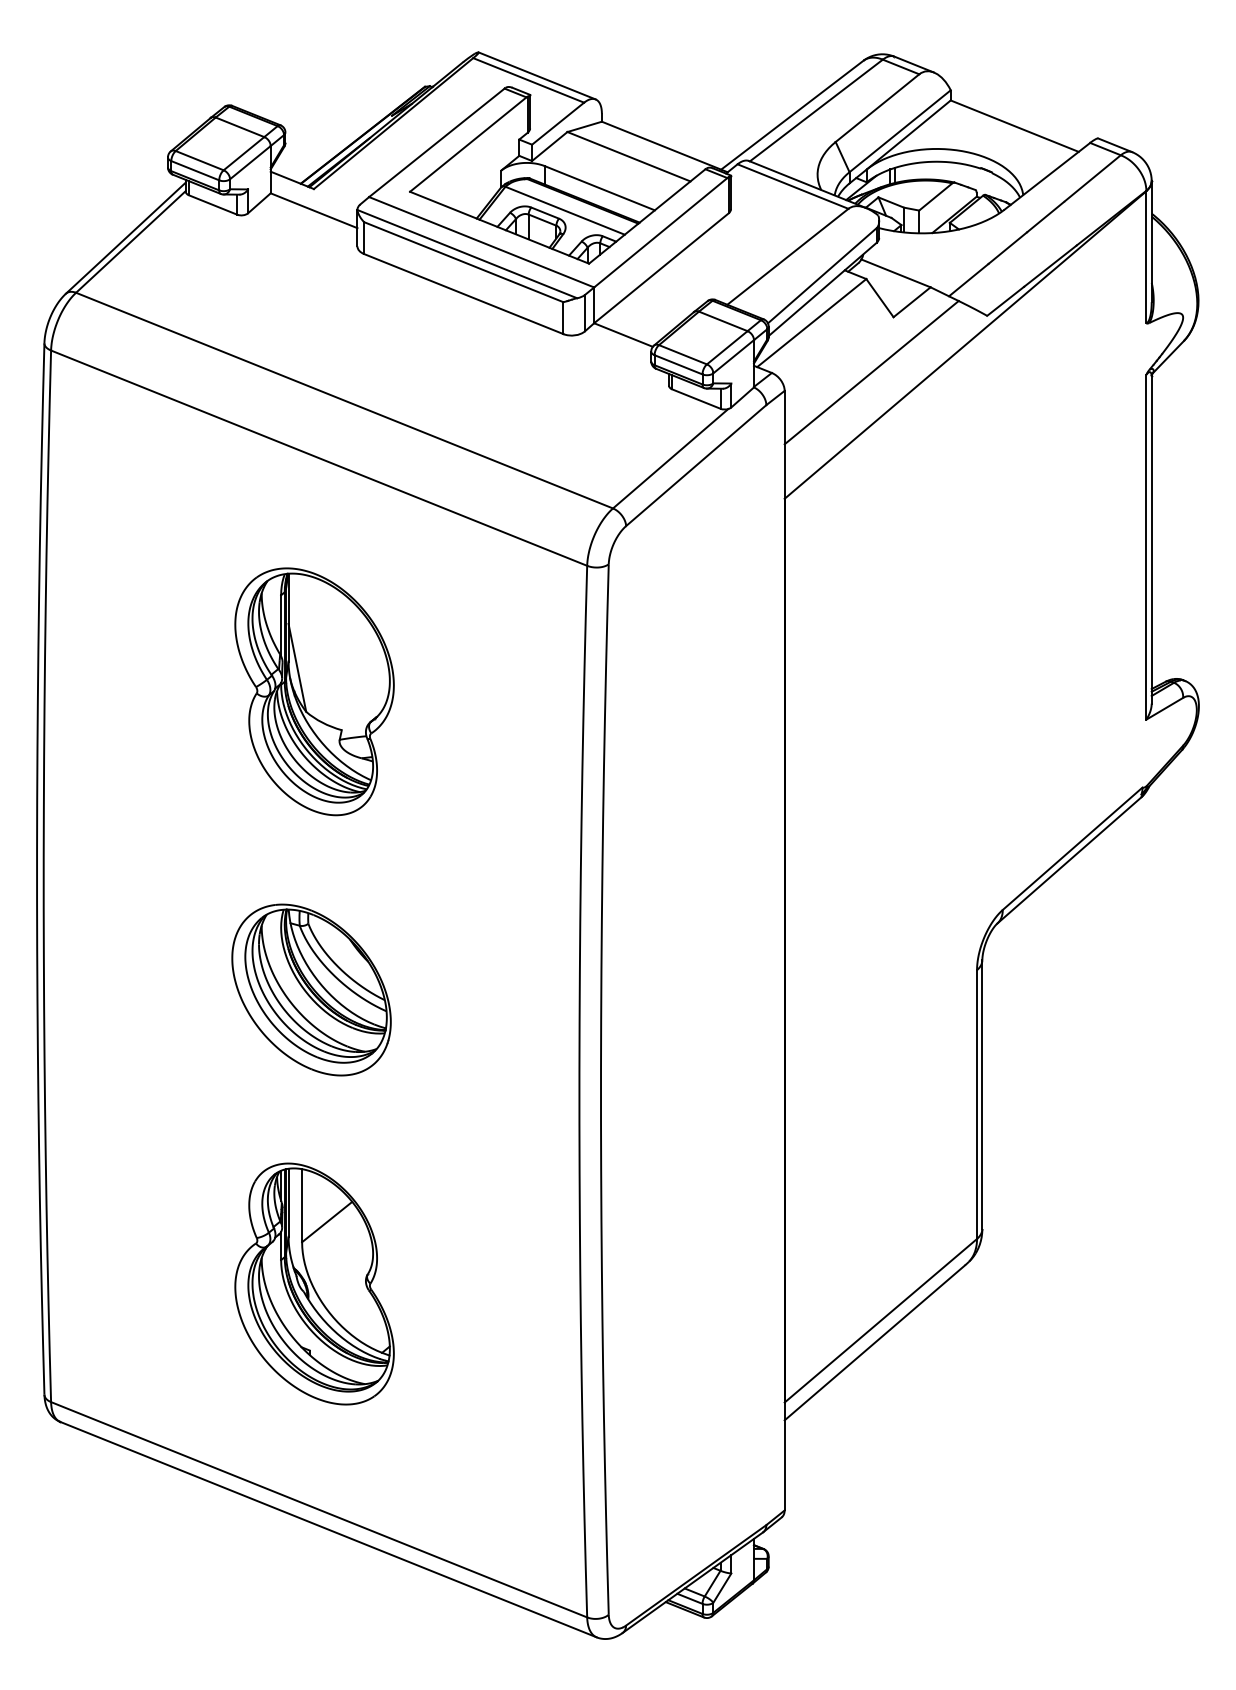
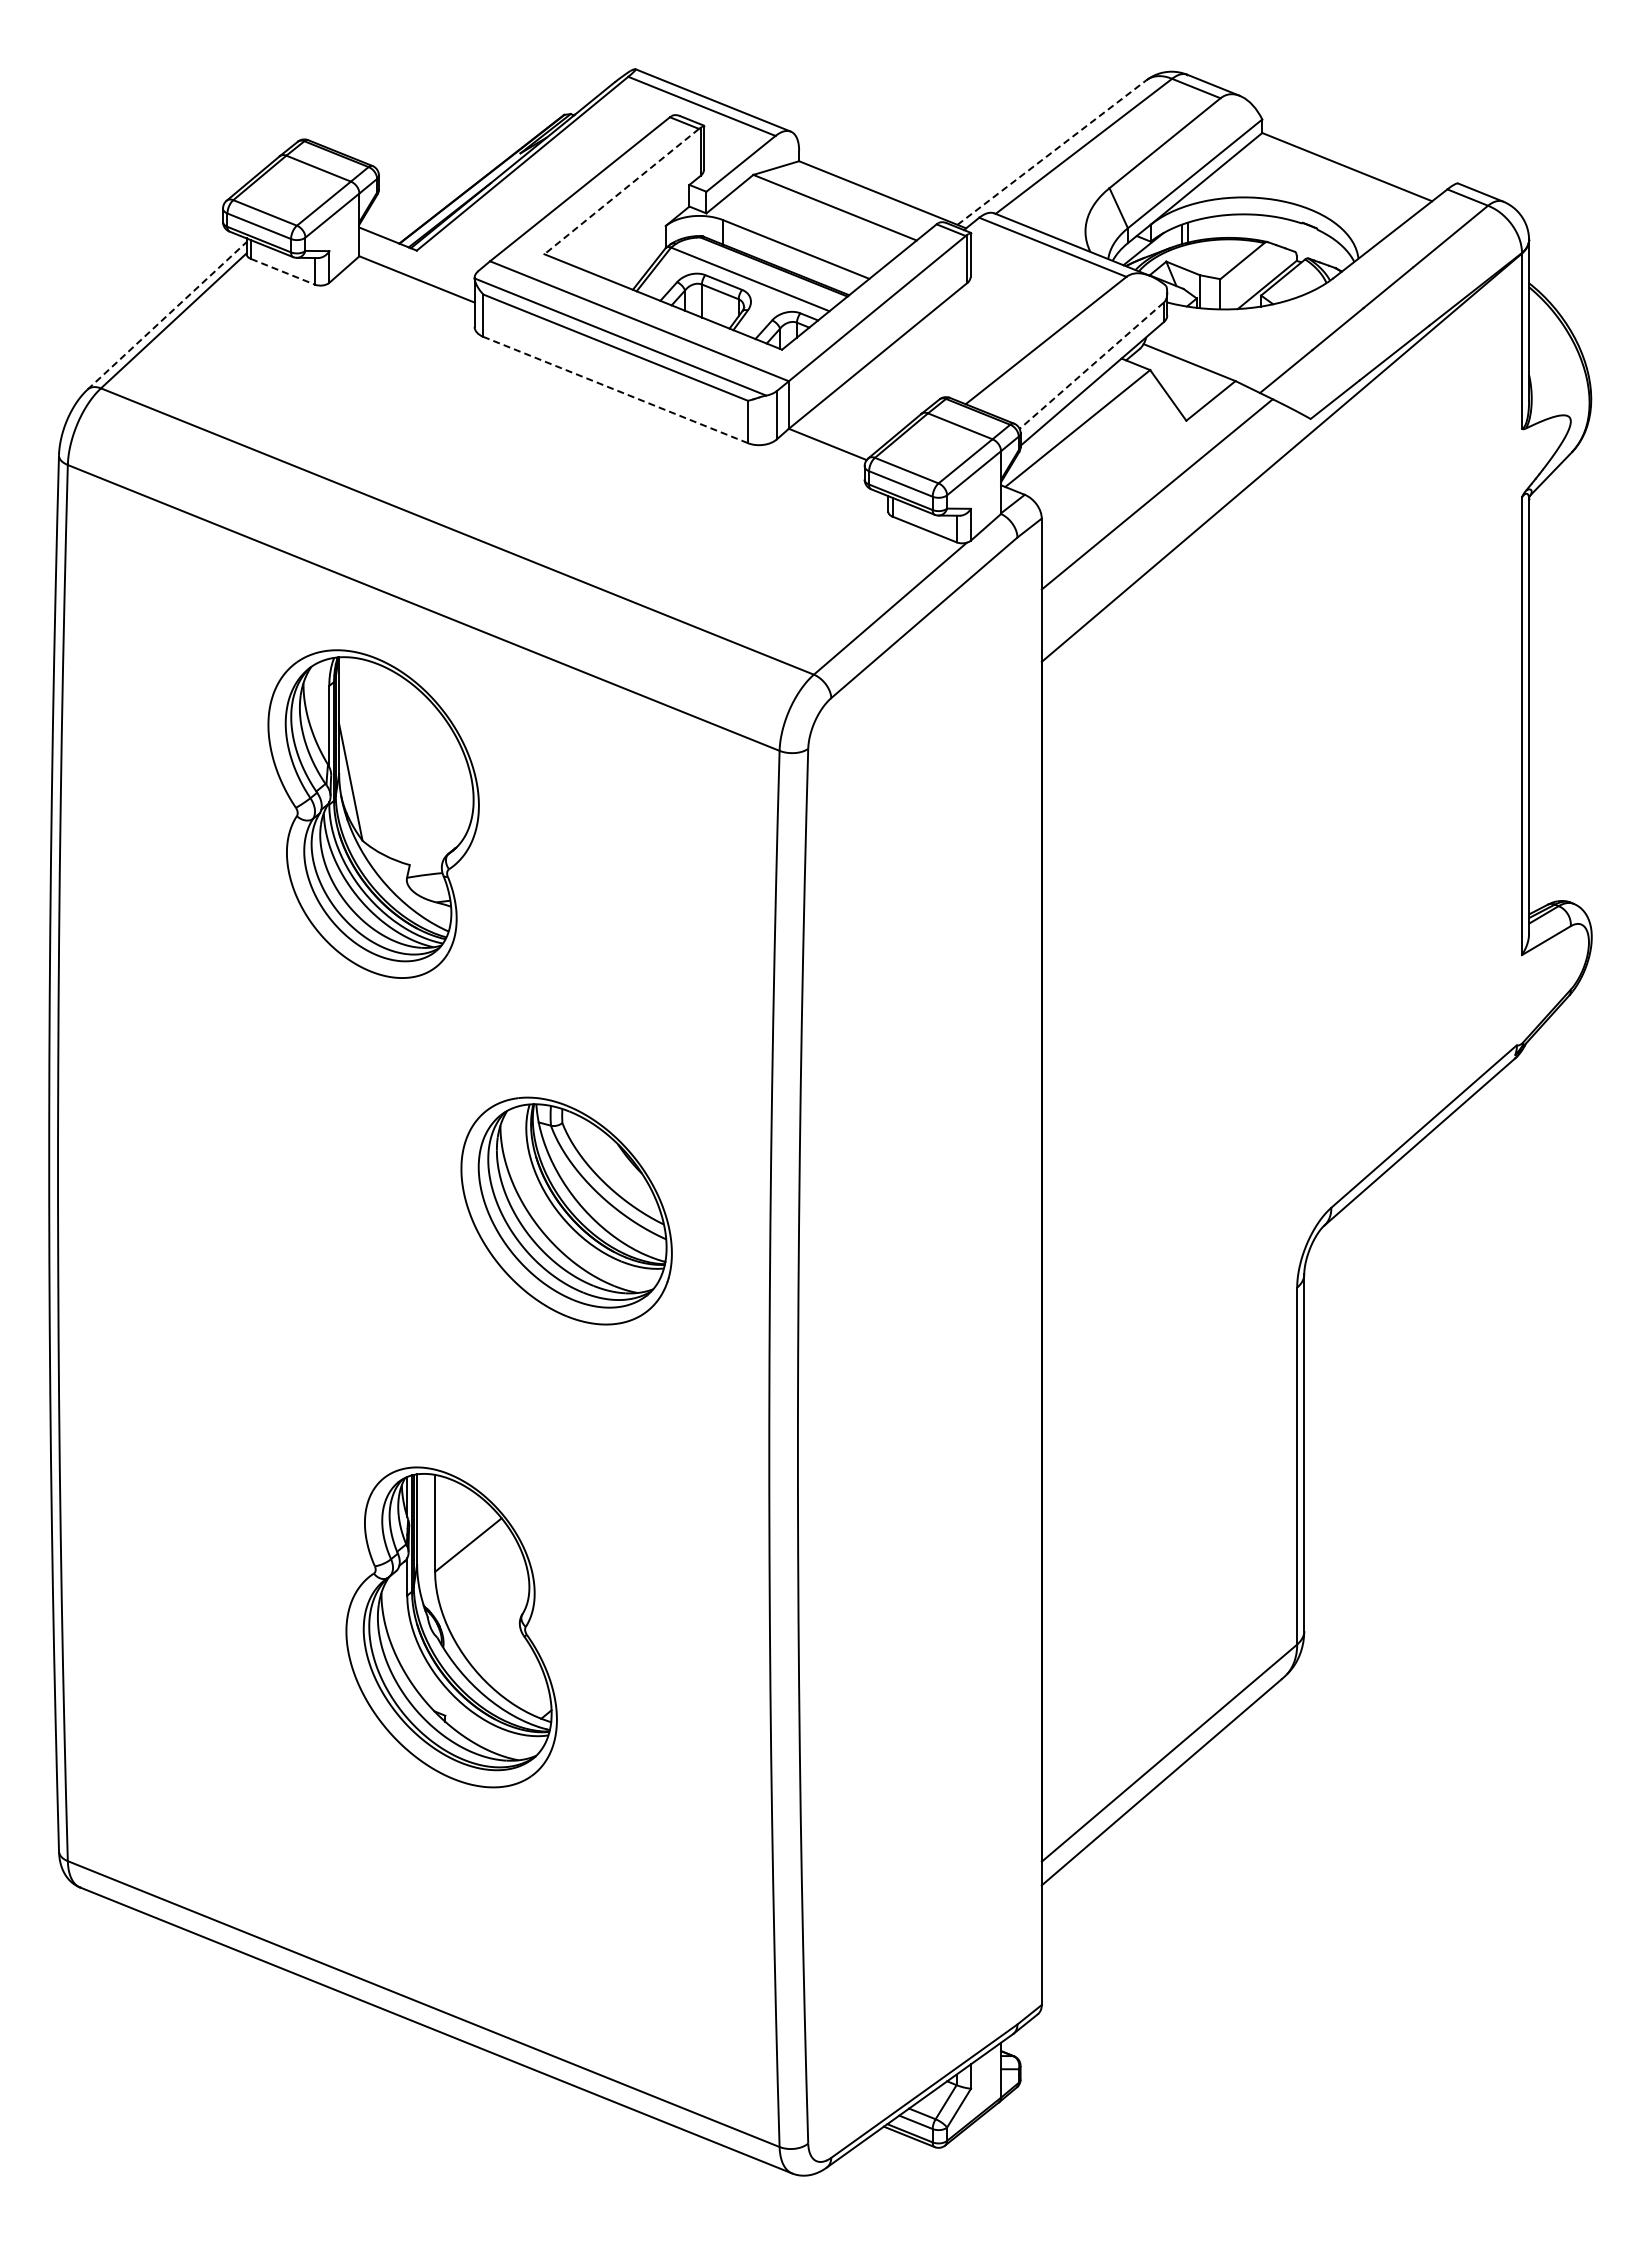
line: (792, 115) -> (1052, 152), solid -> dashed
line: (468, 144) -> (621, 191), solid -> dashed
line: (213, 204) -> (283, 271), solid -> dashed
line: (126, 237) -> (167, 315), solid -> dashed
line: (822, 275) -> (1091, 365), solid -> dashed
line: (463, 294) -> (615, 390), solid -> dashed
part: (314, 691) -> (373, 813), moved
part: (311, 989) -> (566, 1210), moved
part: (314, 1284) -> (451, 1627), moved

